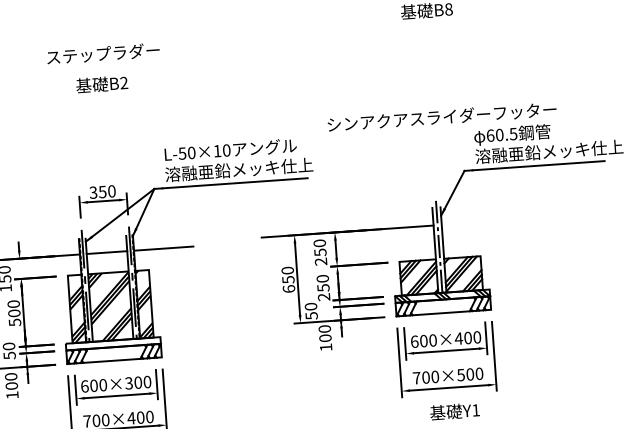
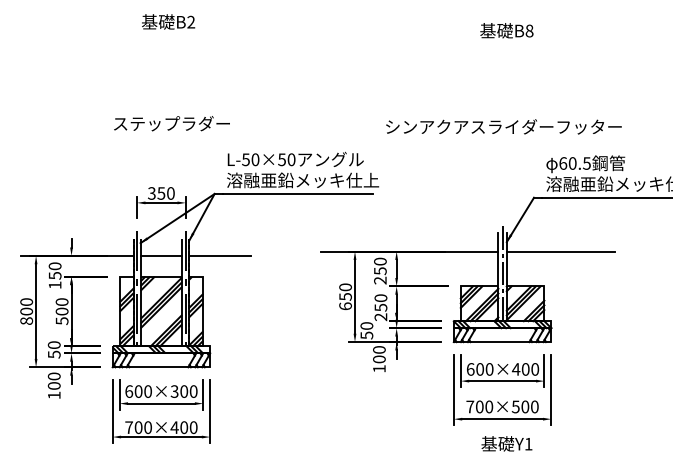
text: (102, 53) -> (171, 123), moved
text: (102, 83) -> (168, 21), moved
text: (441, 116) -> (503, 126), moved
text: (216, 150) -> (281, 159), L-50×10 -> L-50×50
line: (493, 221) -> (560, 251), added
hatch: (109, 343) -> (157, 349), added

